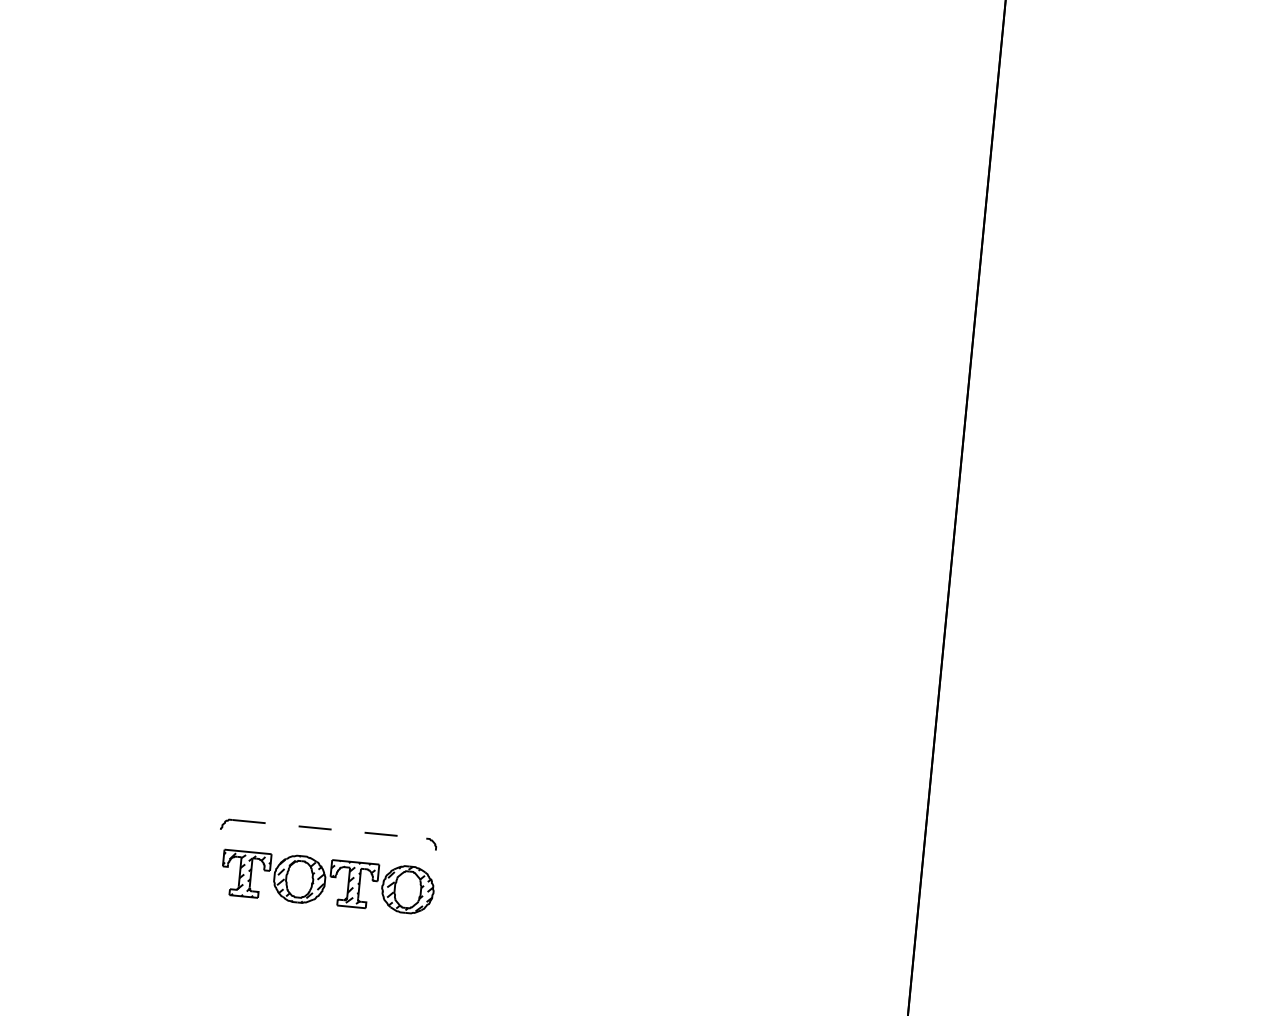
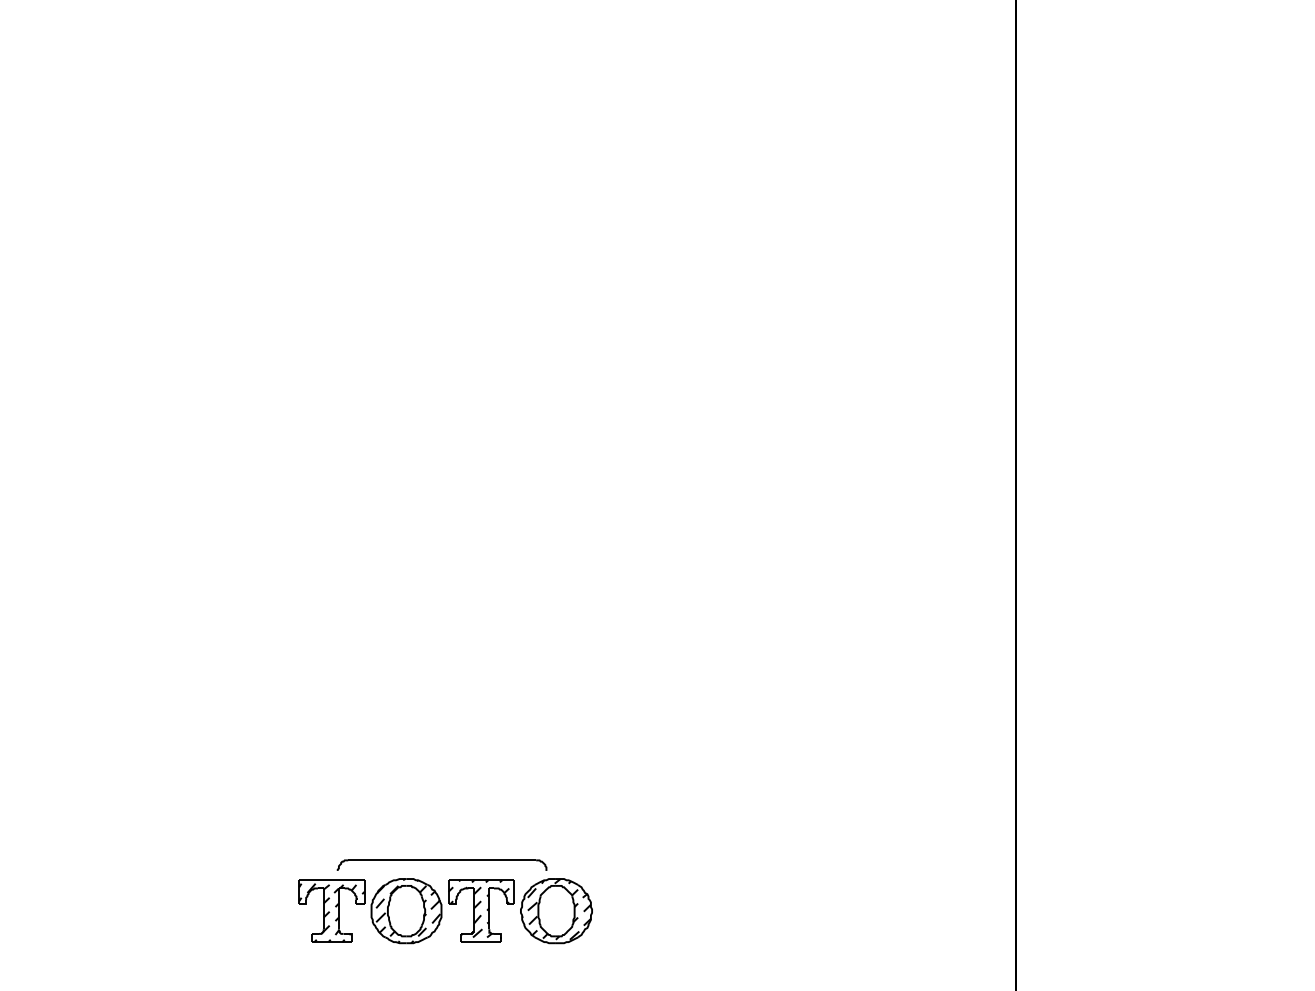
line: (329, 829) -> (442, 860), dashed -> solid
part: (327, 882) -> (445, 911), size x1.43

